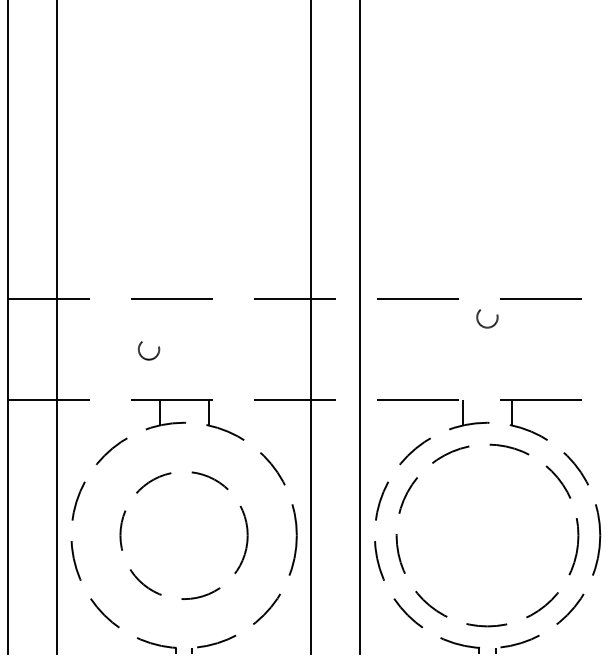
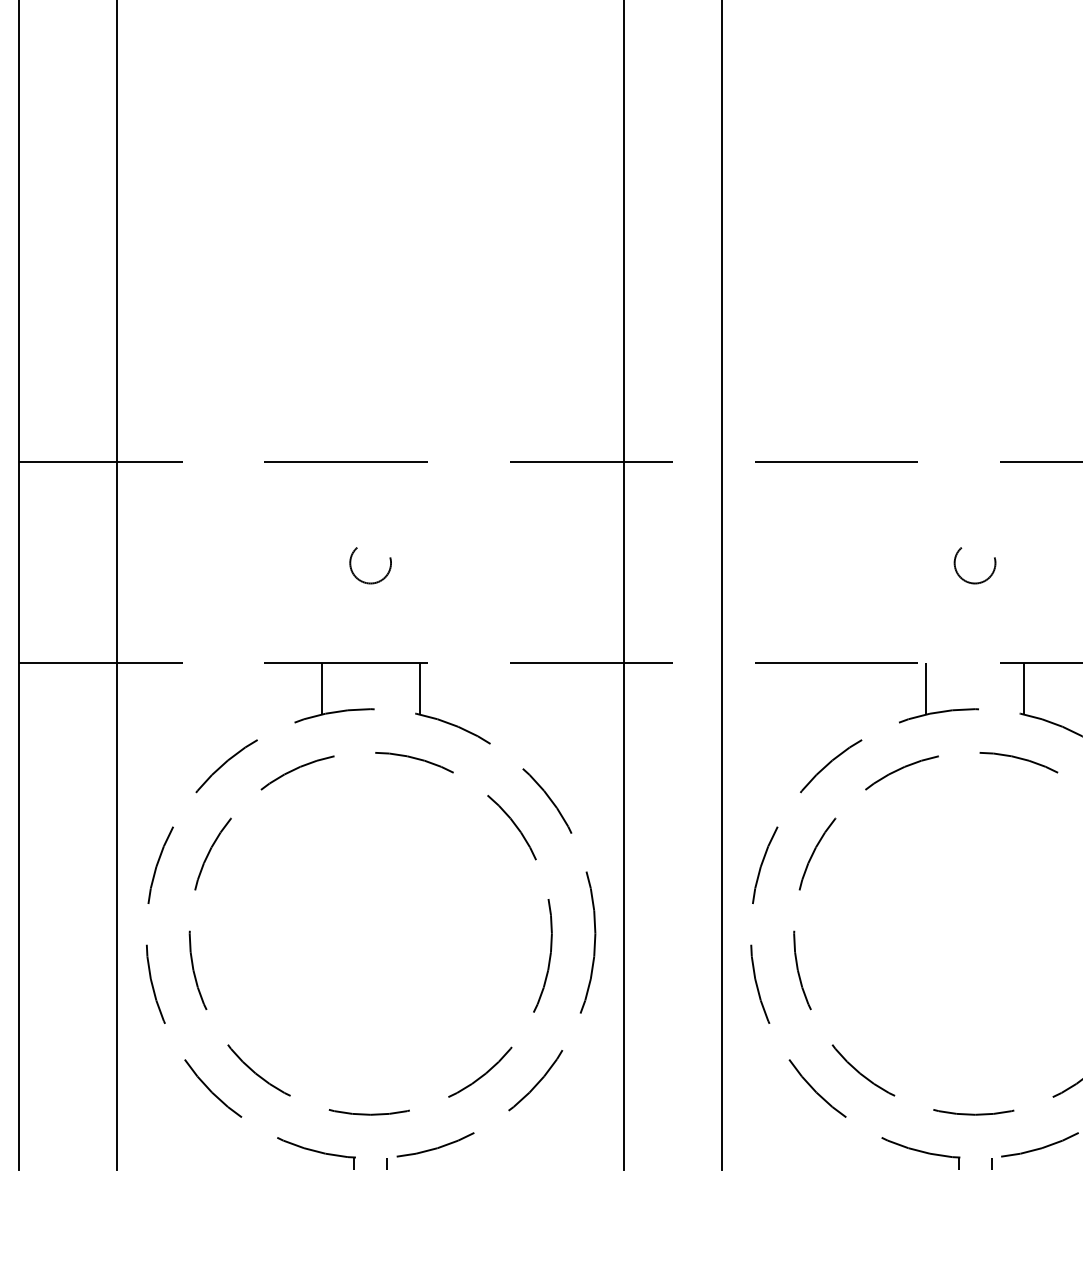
circle: (487, 318) -> (975, 565), moved
circle: (148, 350) -> (369, 565), moved
circle: (183, 535) -> (369, 933), size x1.43

